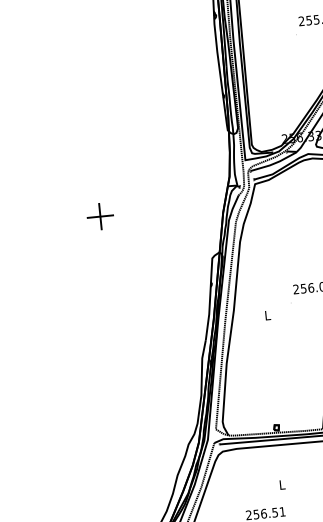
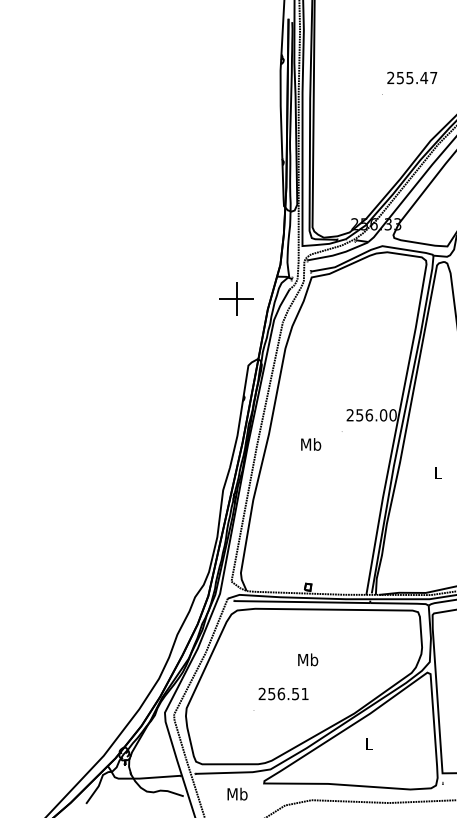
part: (100, 216) -> (236, 298), moved
text: (268, 315) -> (311, 444), L -> Mb
text: (282, 484) -> (308, 659), L -> Mb

